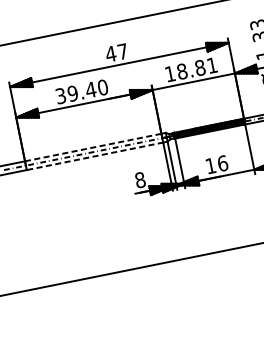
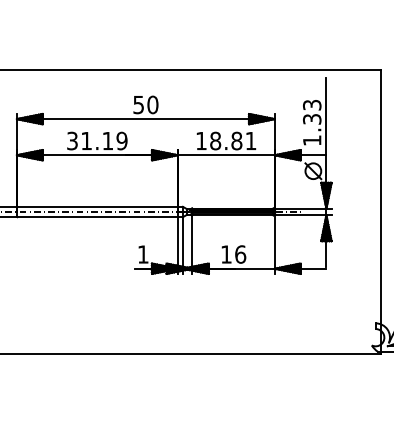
text: (116, 52) -> (145, 104), 47 -> 50
text: (87, 90) -> (104, 140), 39.40 -> 31.19
line: (93, 147) -> (97, 206), dashed -> solid
line: (96, 156) -> (98, 217), dashed -> solid
text: (139, 180) -> (142, 254), 8 -> 1

